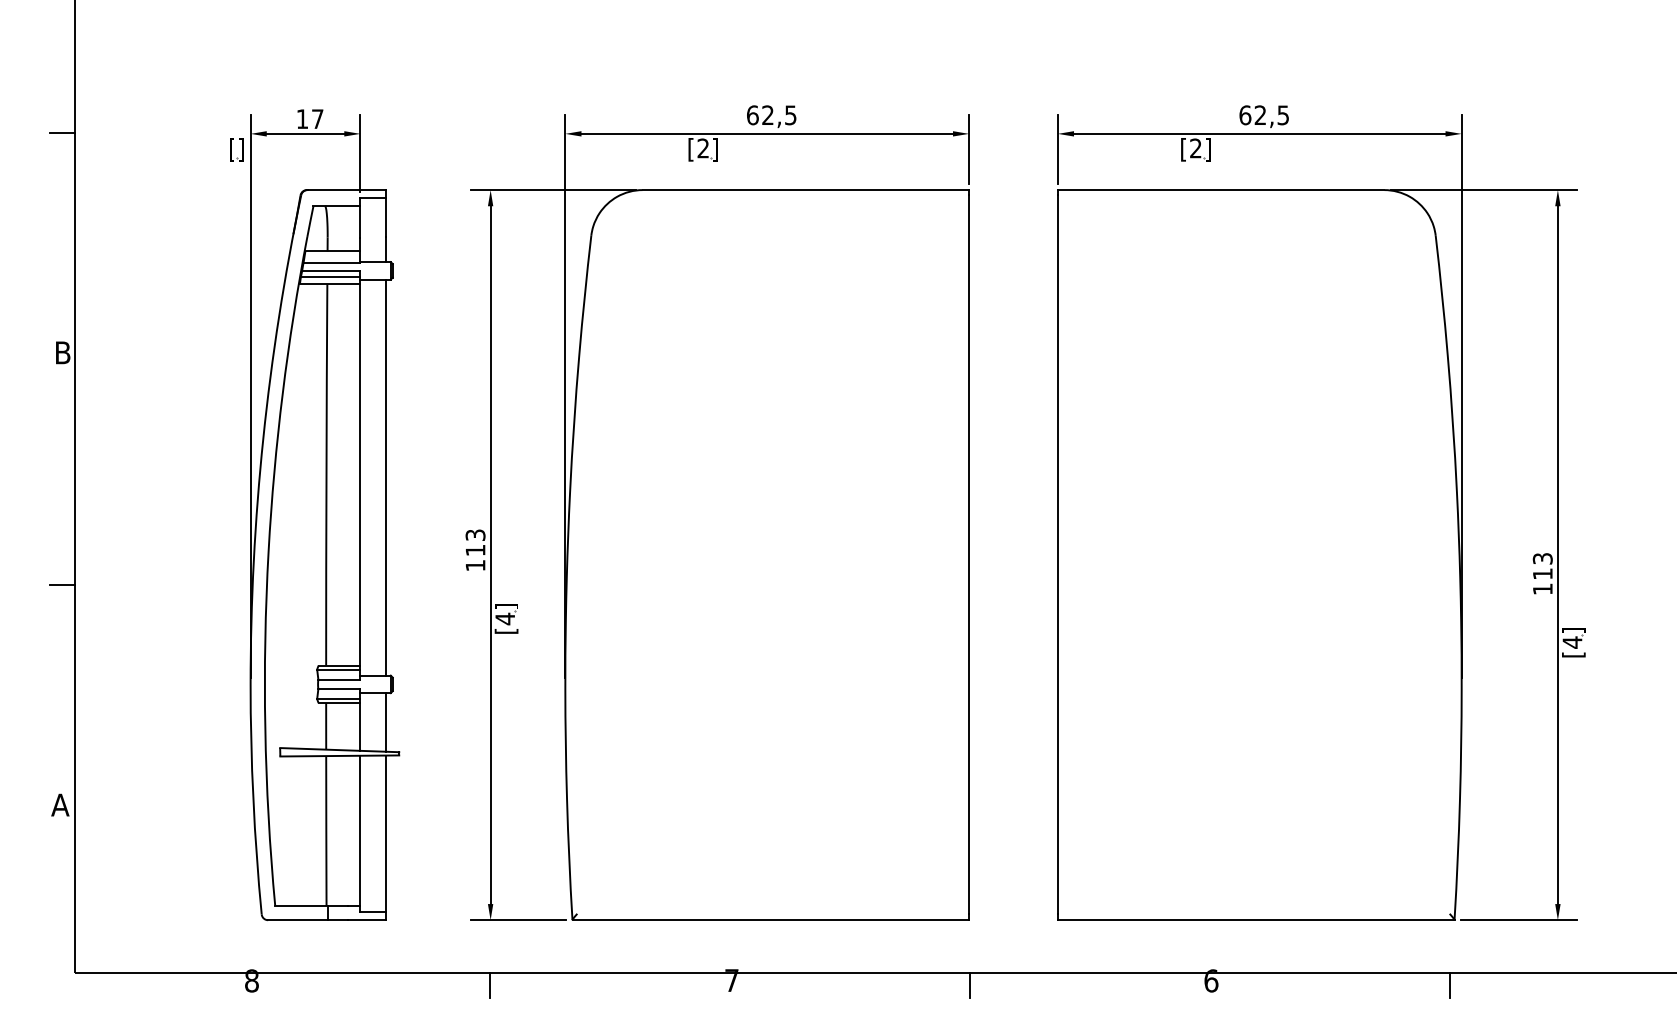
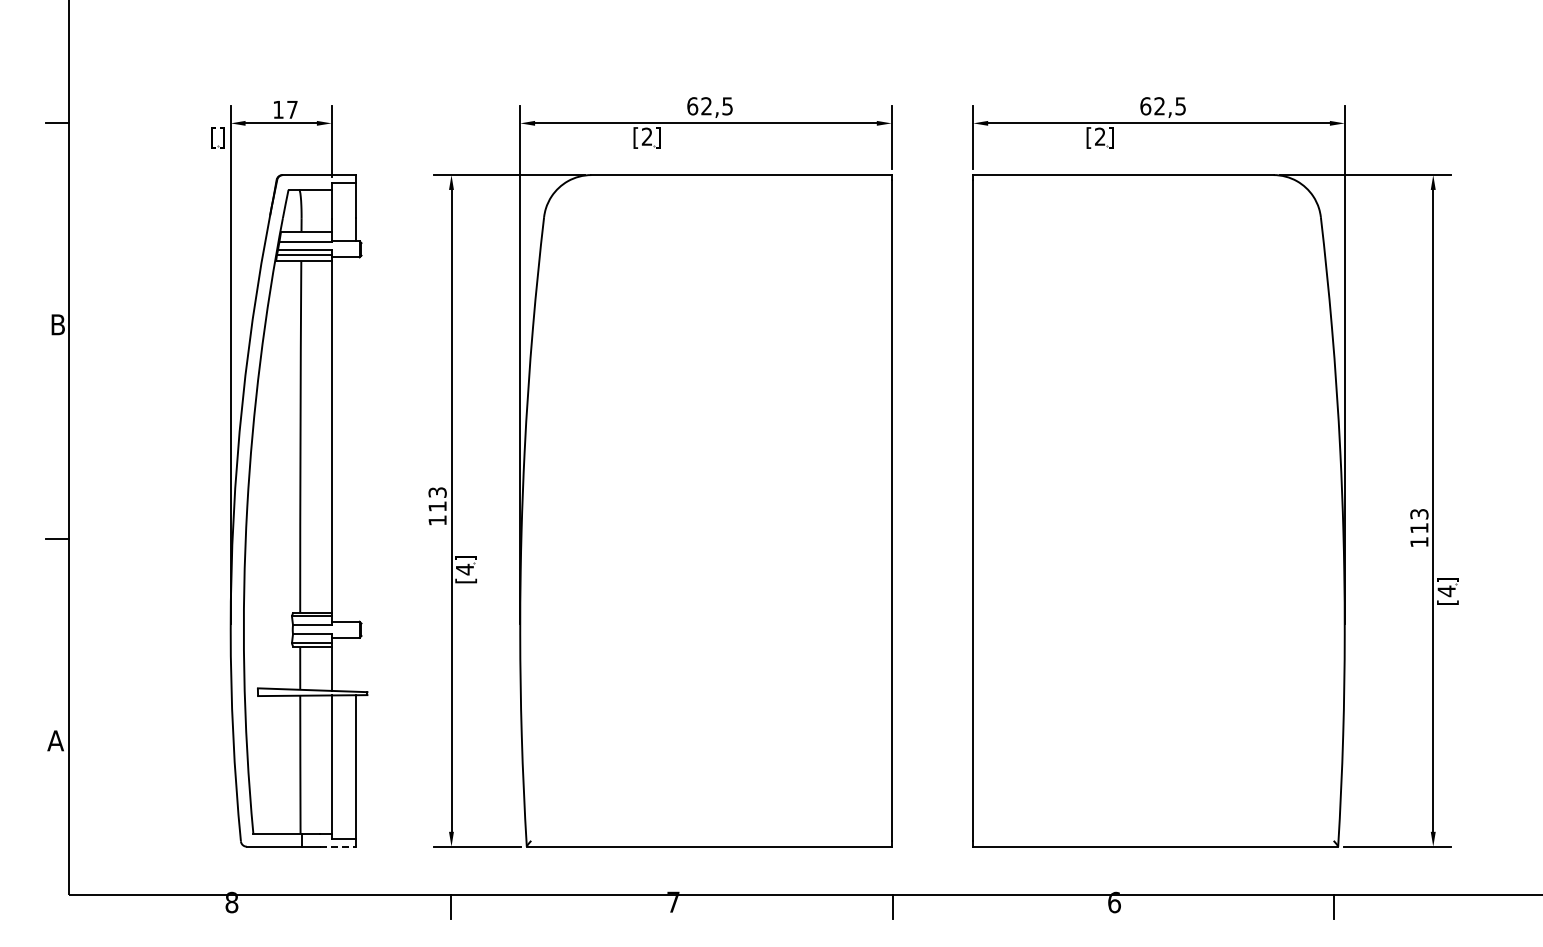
line: (386, 477) -> (355, 439), removed
line: (386, 722) -> (355, 664), removed
line: (366, 919) -> (337, 846), solid -> dashed

